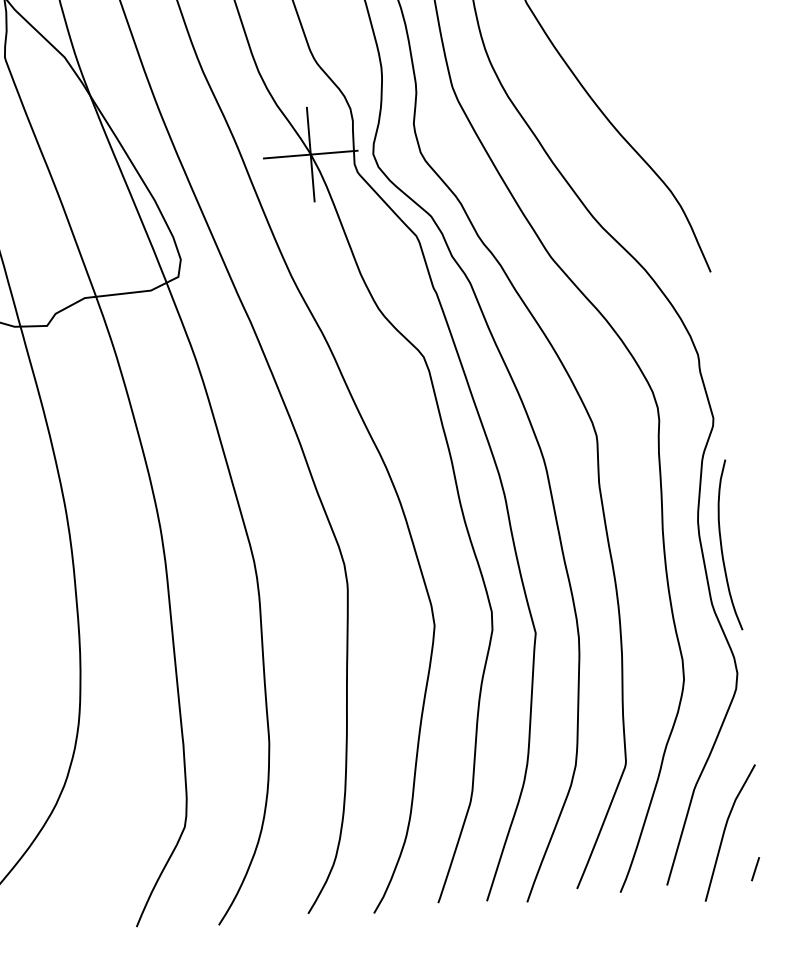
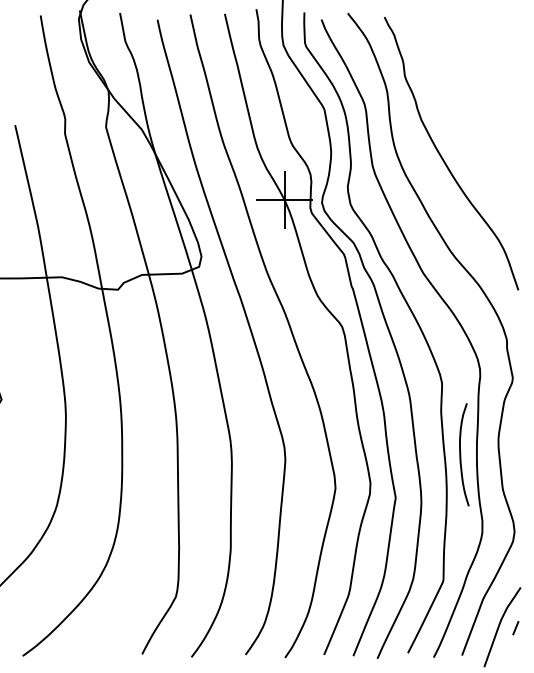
curve: (723, 545) -> (461, 454), moved
line: (755, 869) -> (515, 628), moved

